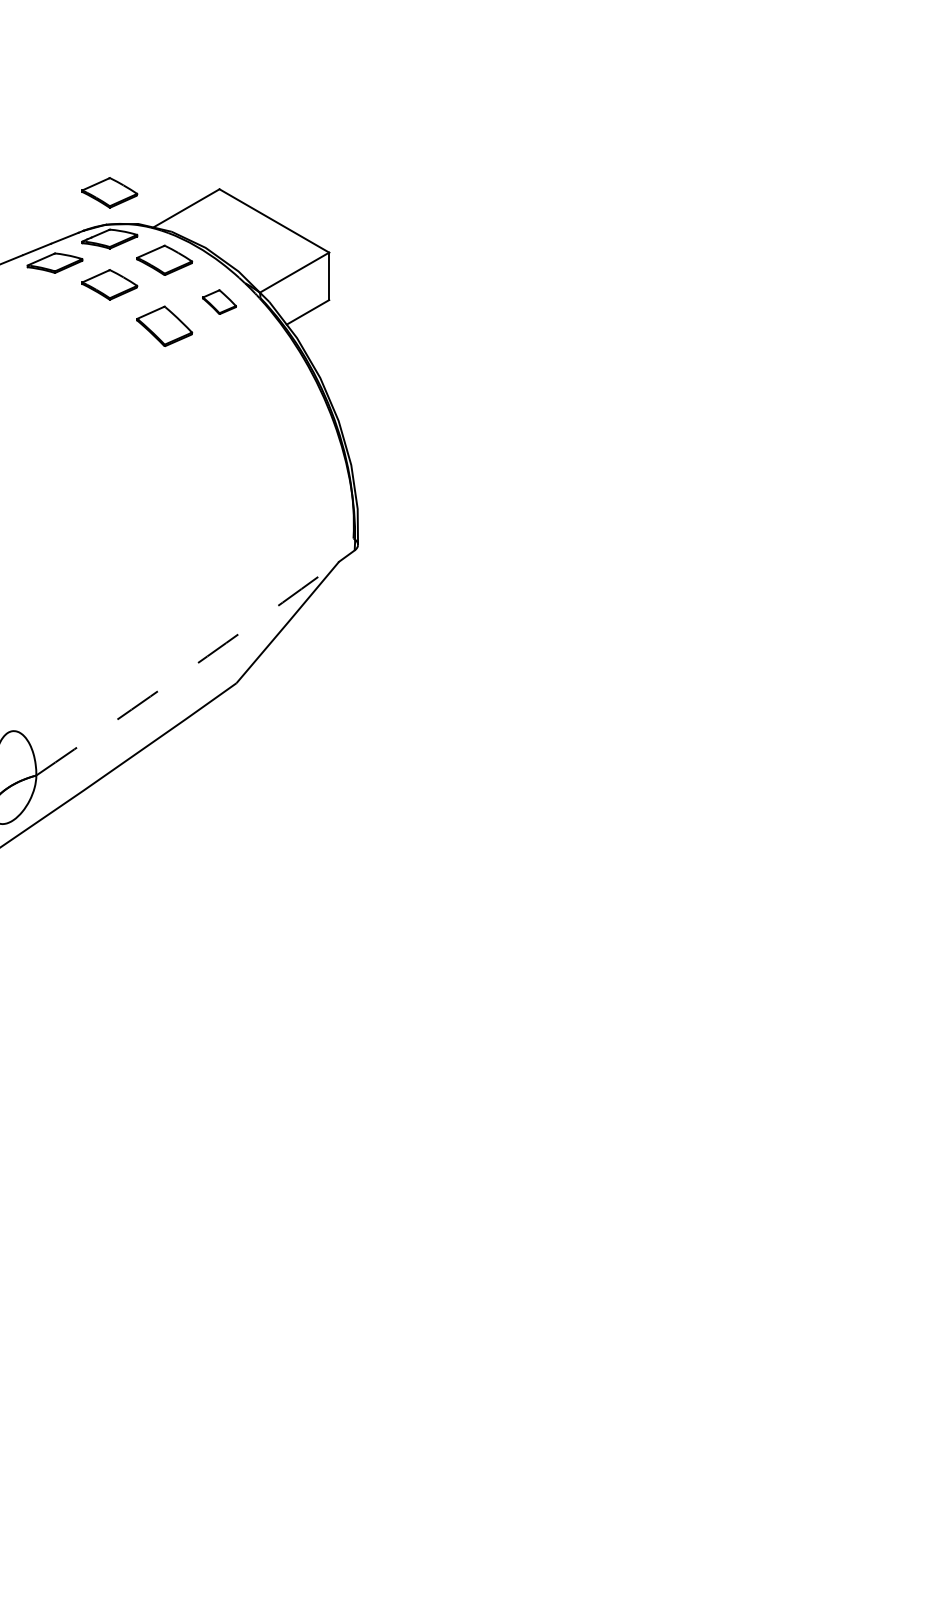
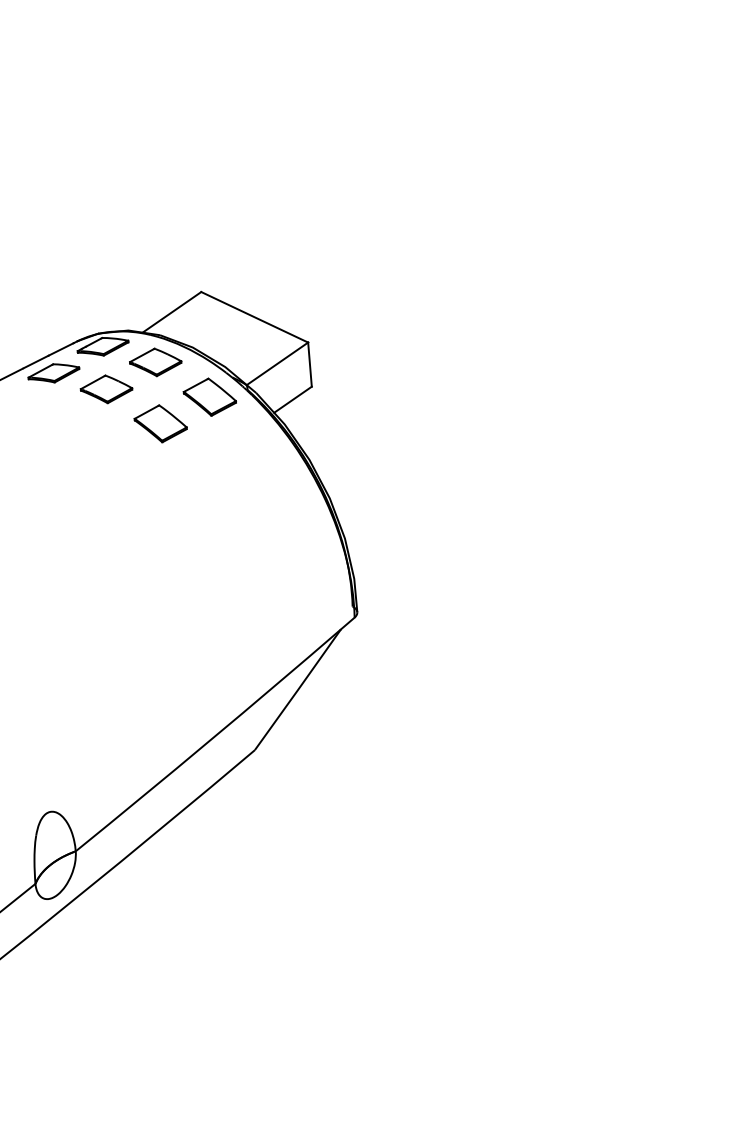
part: (109, 192) -> (99, 303), removed
part: (219, 301) -> (209, 396), size x1.67
arc: (188, 669) -> (209, 741), dashed -> solid

